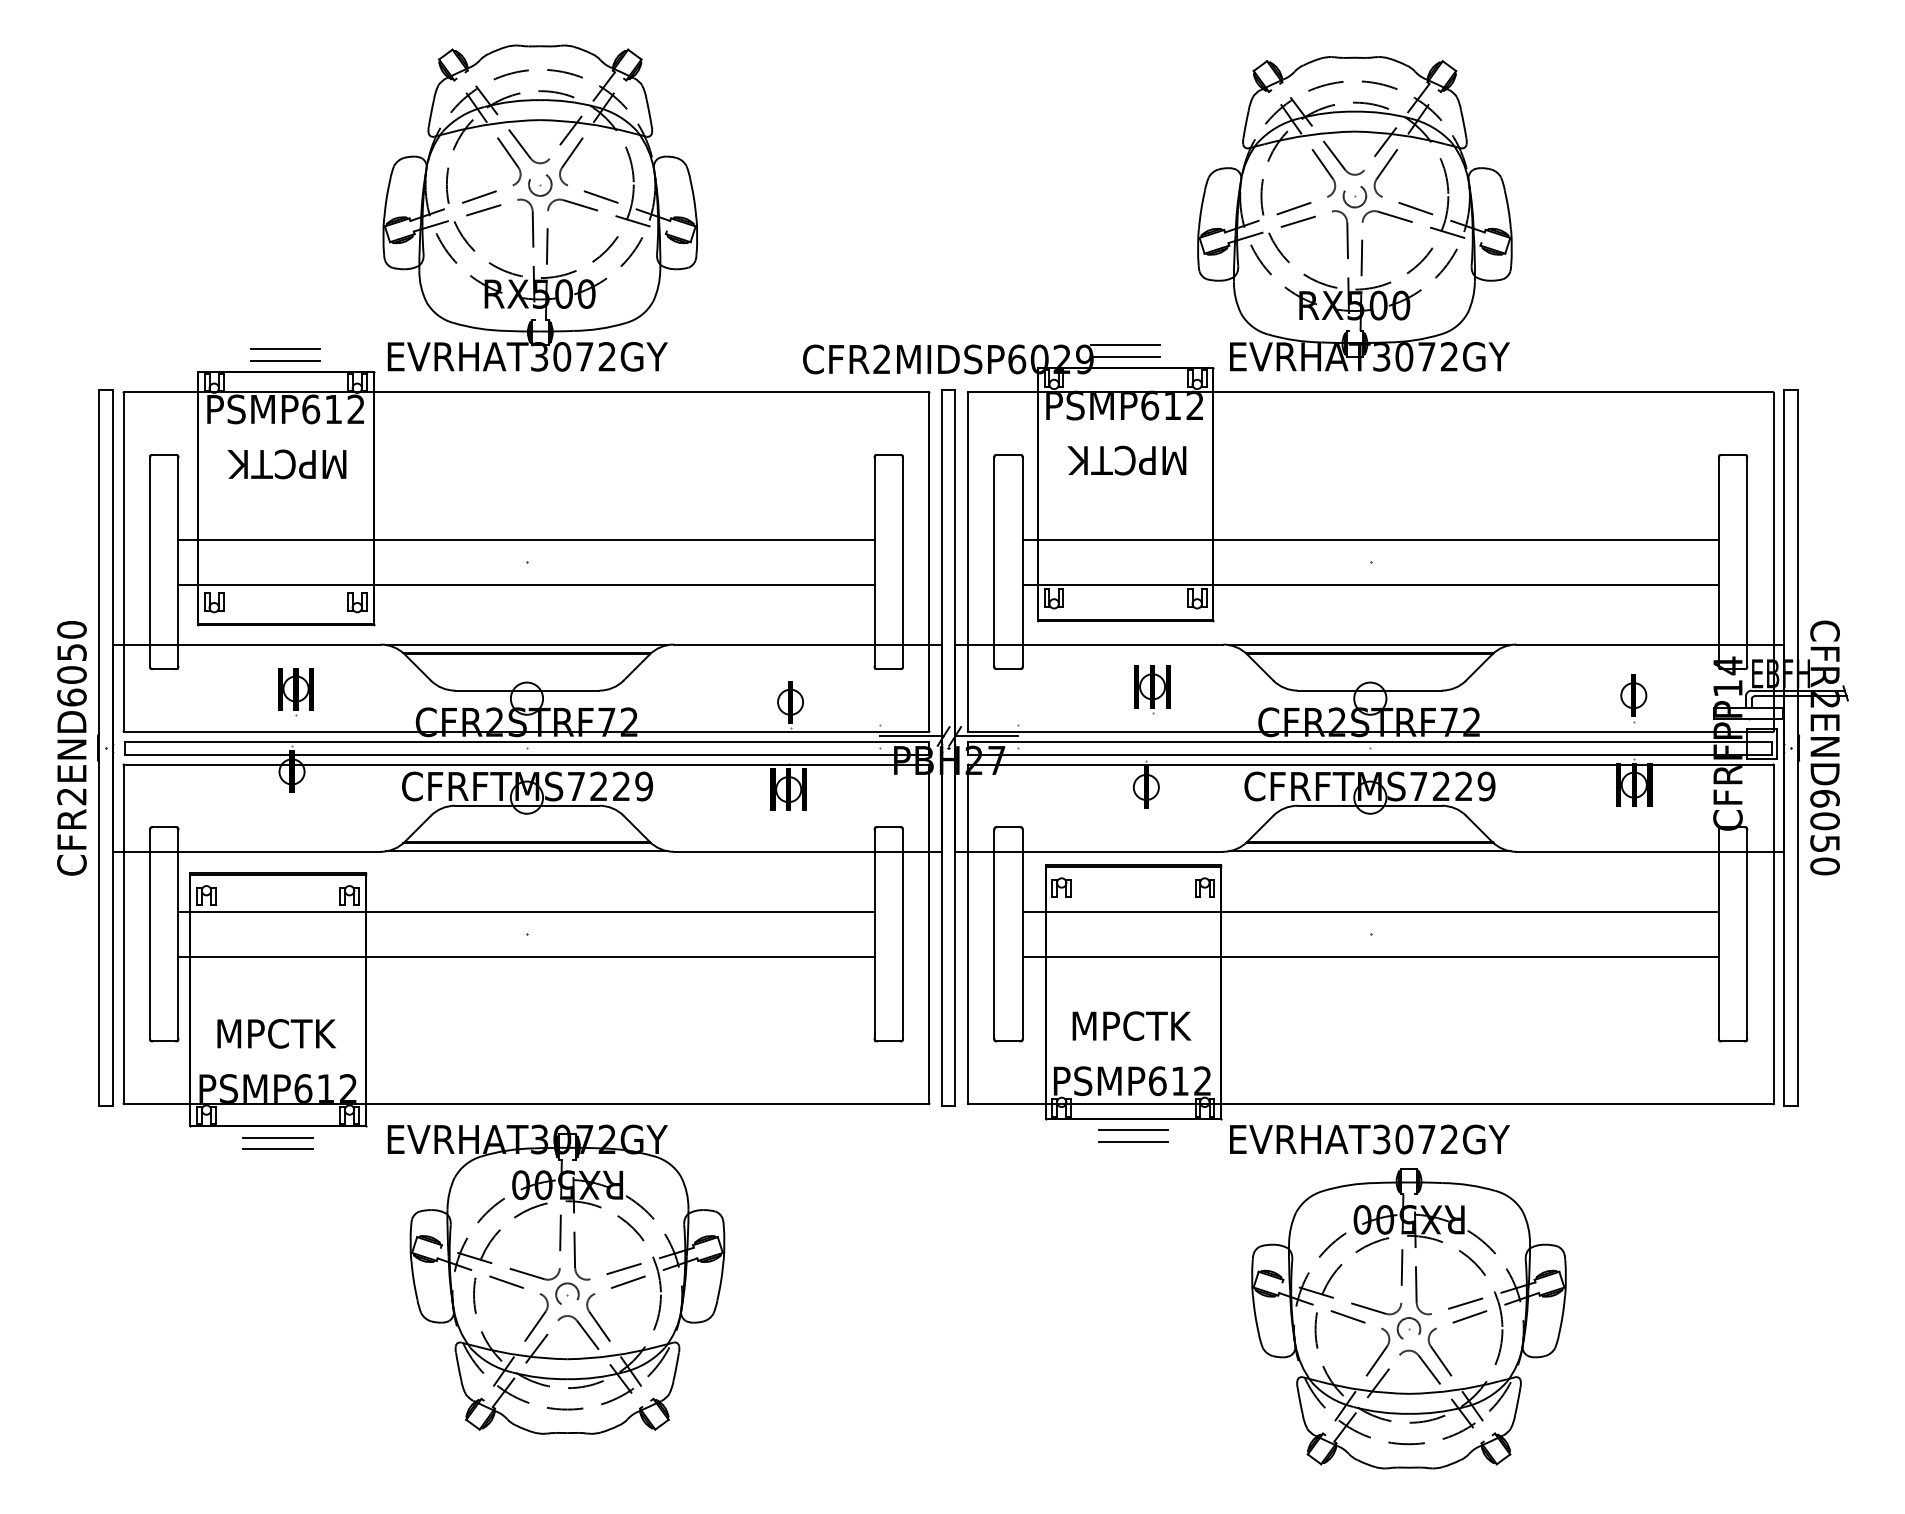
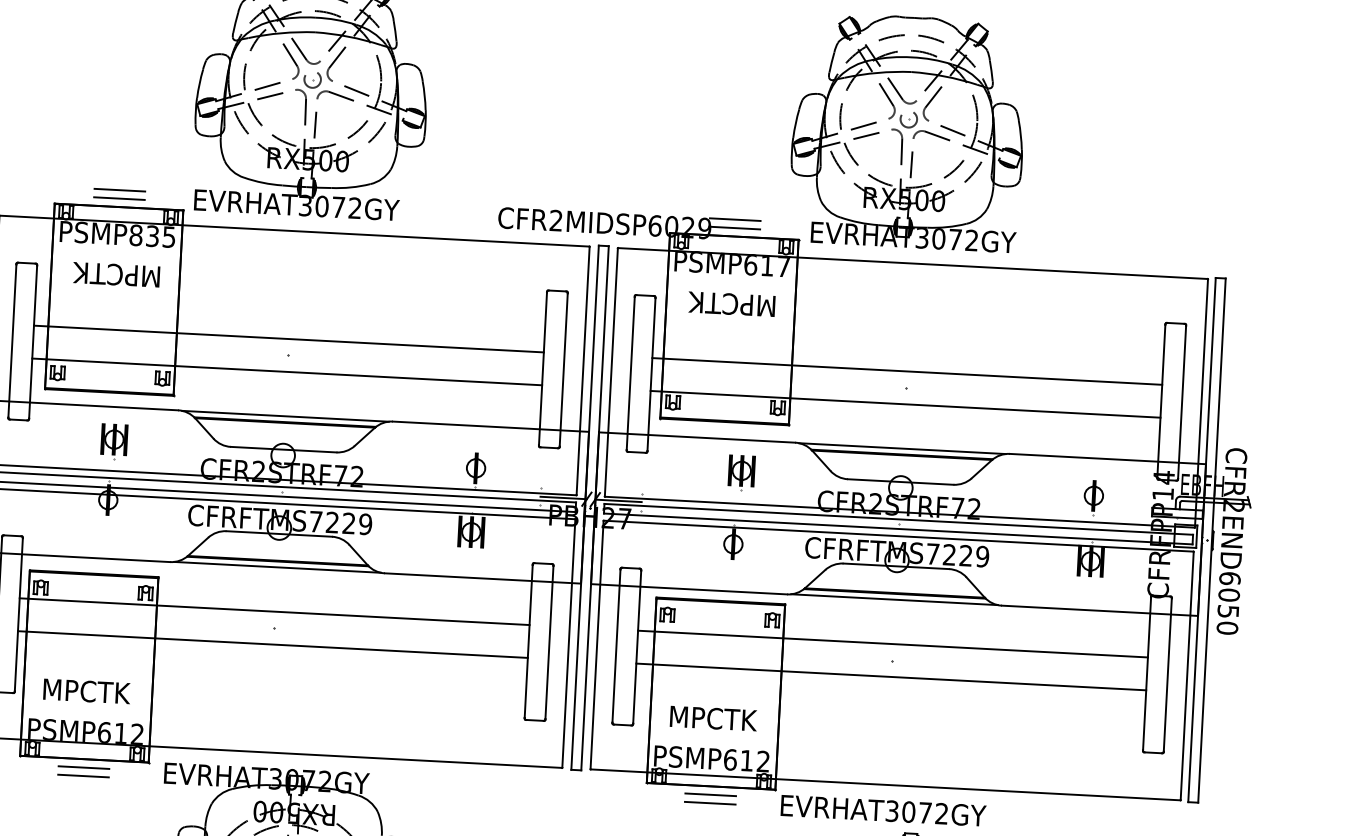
text: (1194, 404) -> (783, 265), PSMP612 -> PSMP617
text: (333, 409) -> (152, 236), PSMP612 -> PSMP835

